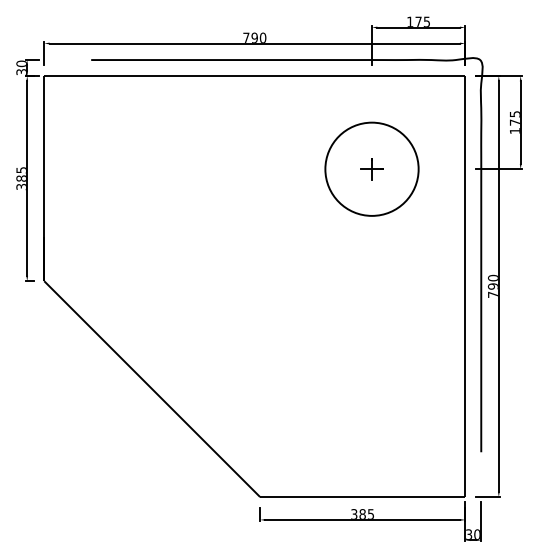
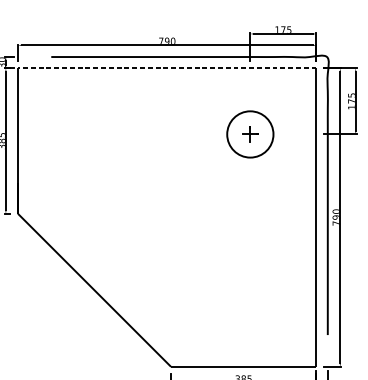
line: (254, 76) -> (167, 68), solid -> dashed
circle: (371, 168) -> (249, 133), size x0.7

